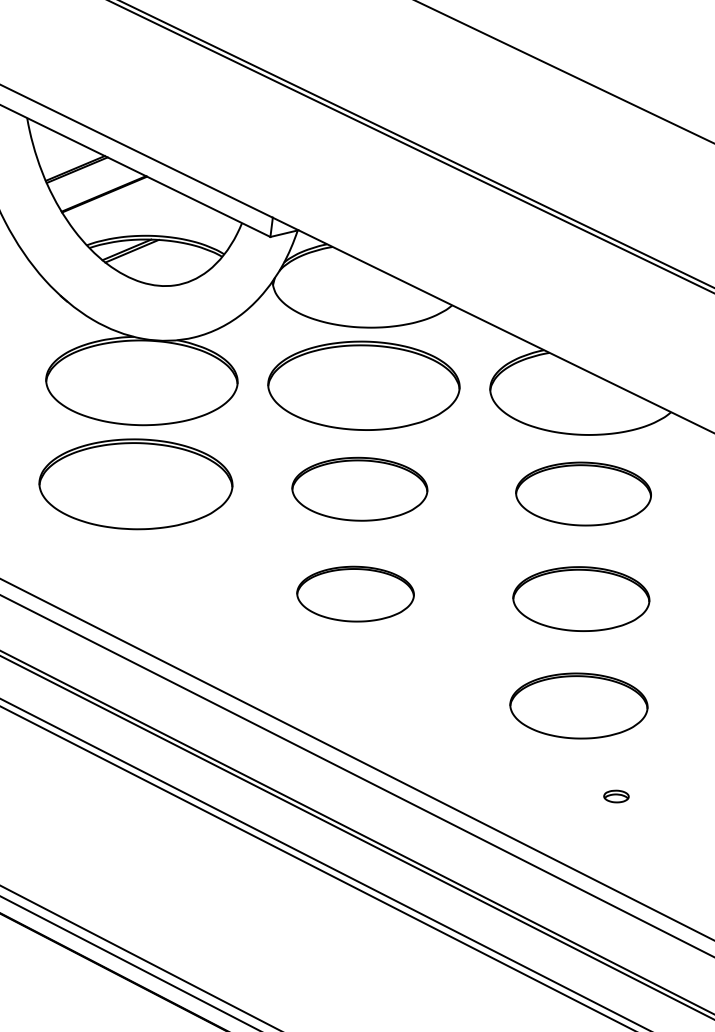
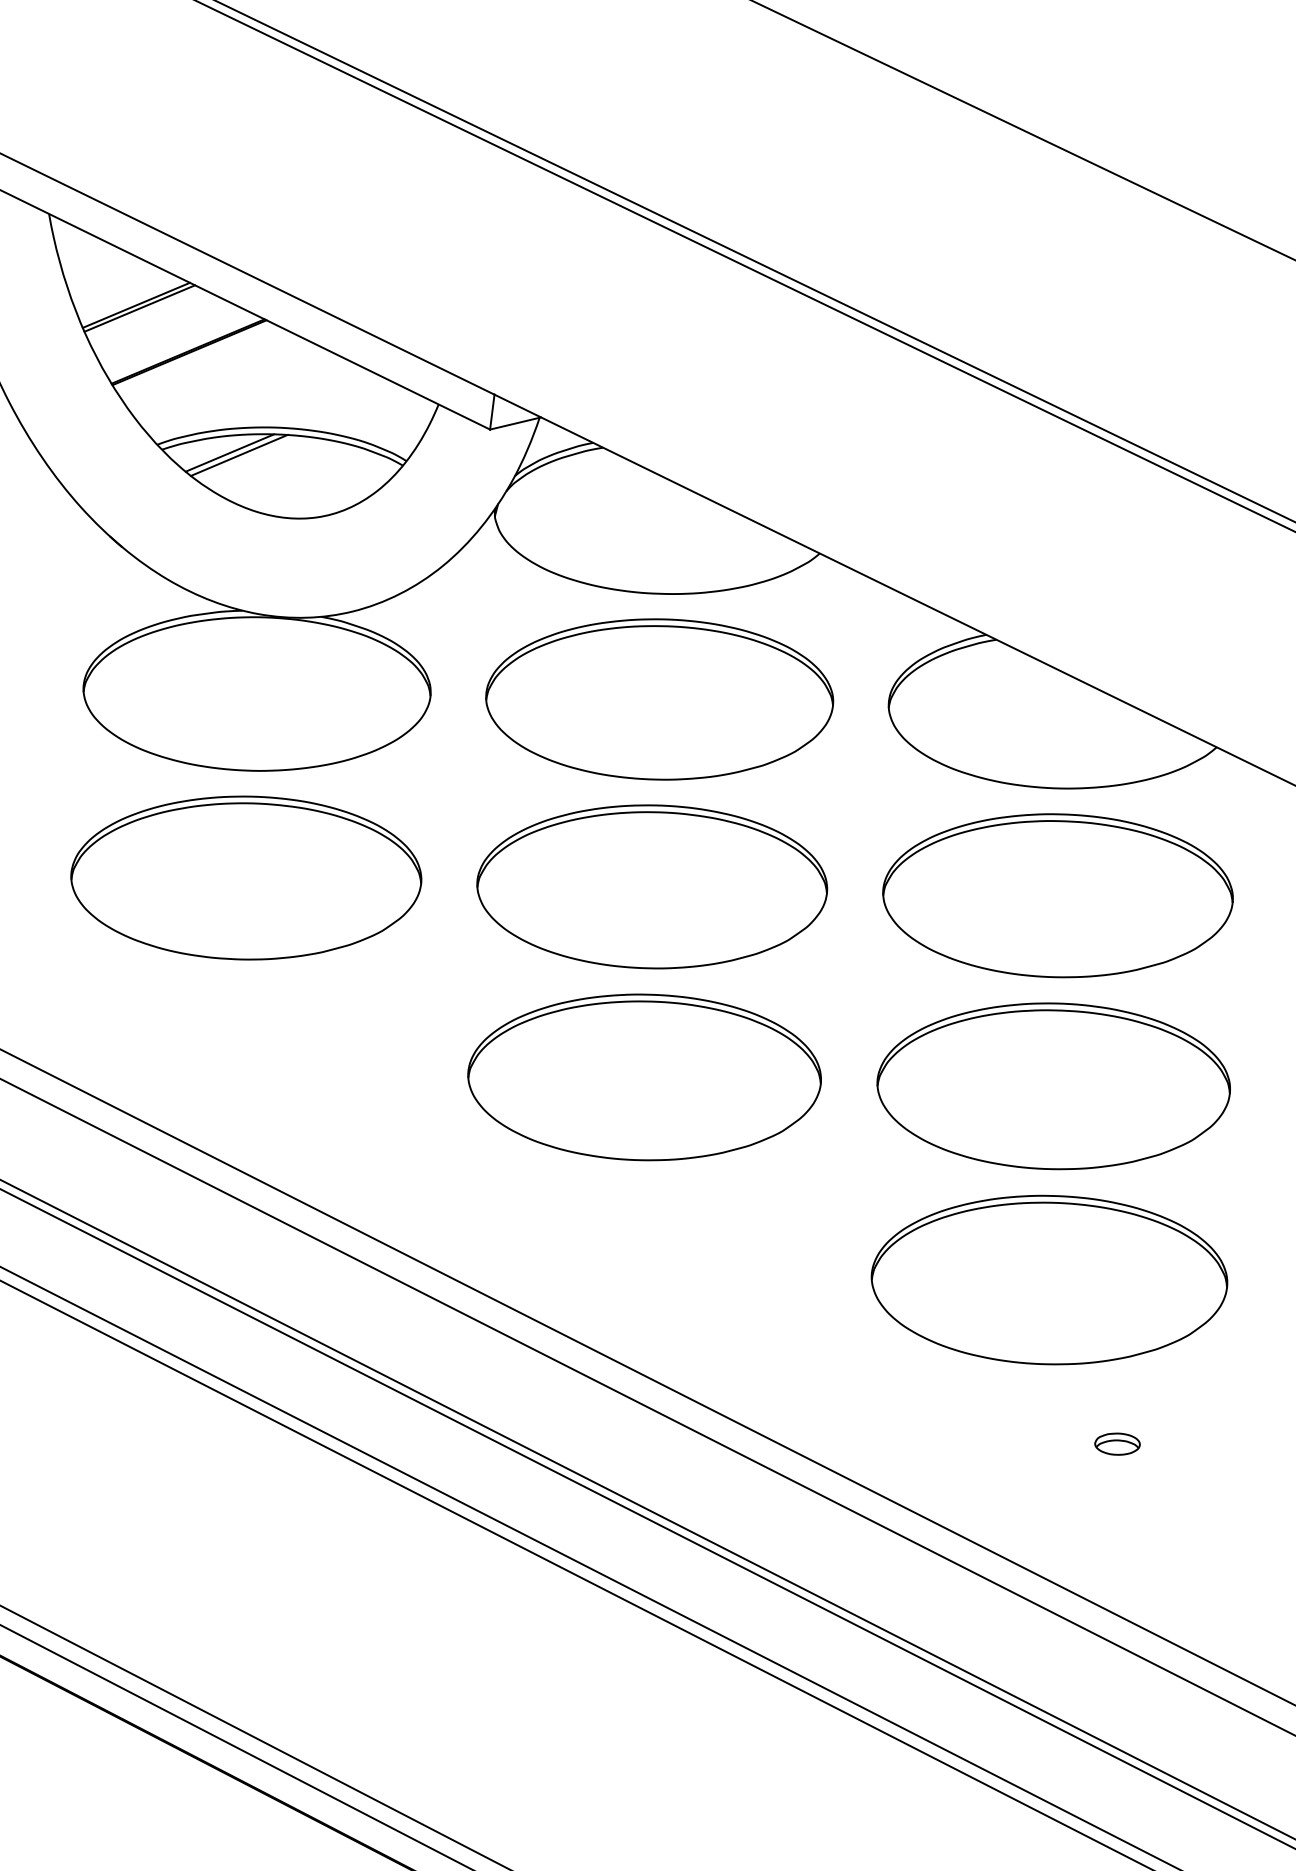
part: (359, 489) -> (651, 887), size x1.43
part: (583, 493) -> (1057, 894), size x1.43
part: (355, 593) -> (644, 1076), size x1.67
part: (581, 598) -> (1054, 1085), size x1.43
part: (578, 705) -> (1048, 1279), size x1.43

